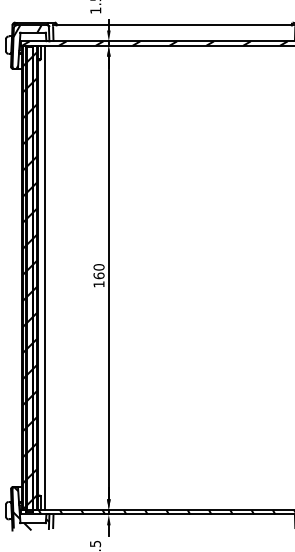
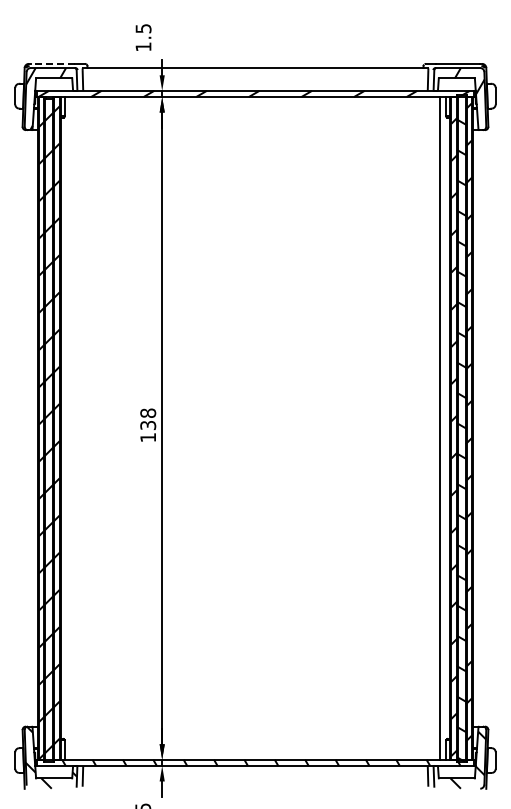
line: (31, 22) -> (52, 63), solid -> dashed
text: (99, 271) -> (148, 419), 160 -> 138
line: (45, 278) -> (71, 428), removed

